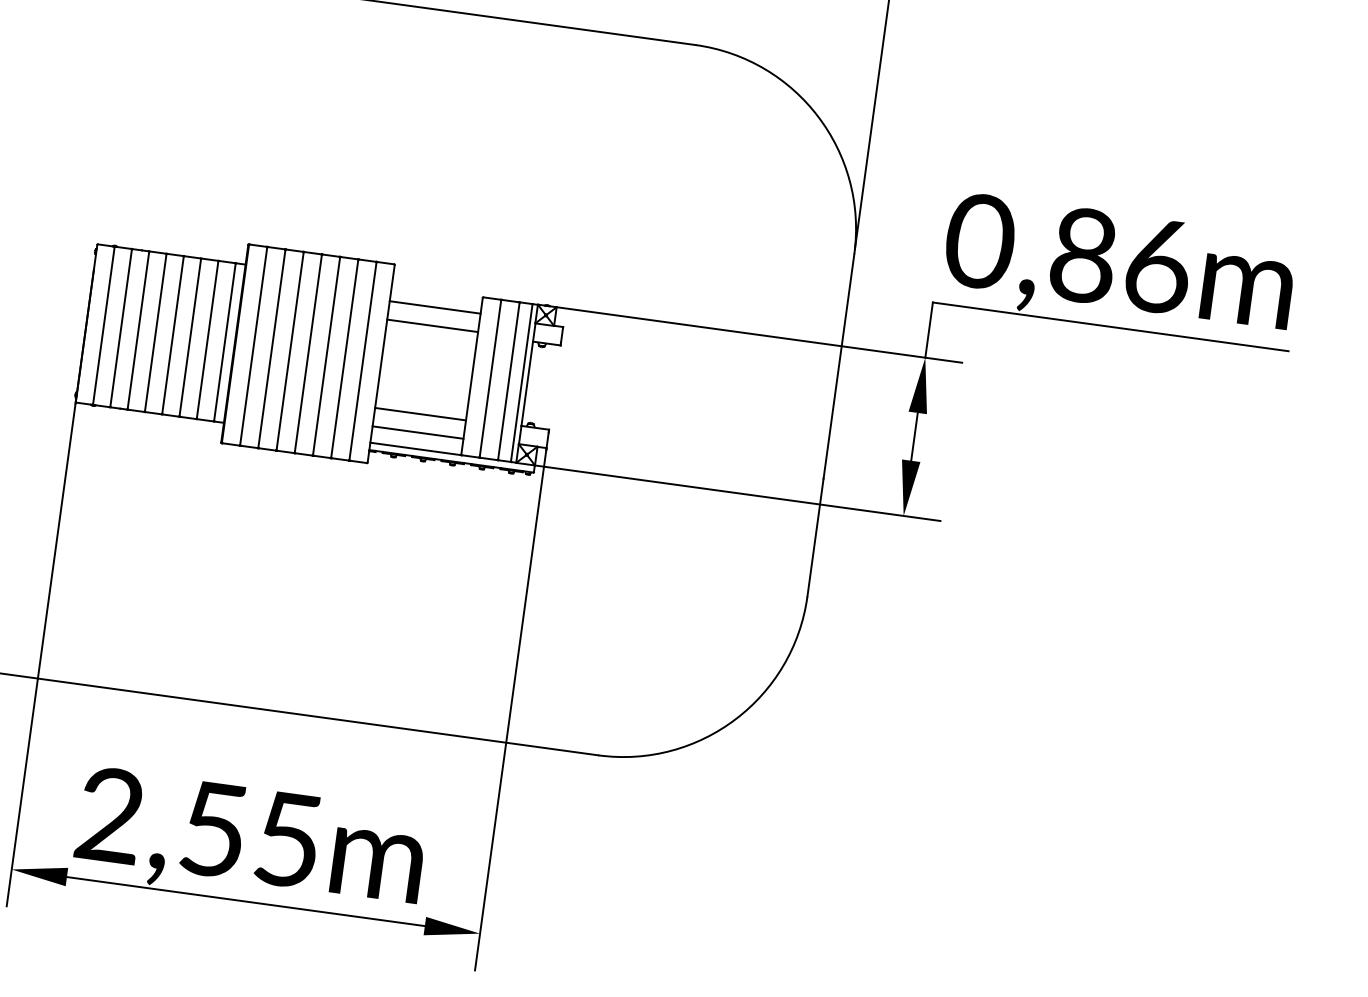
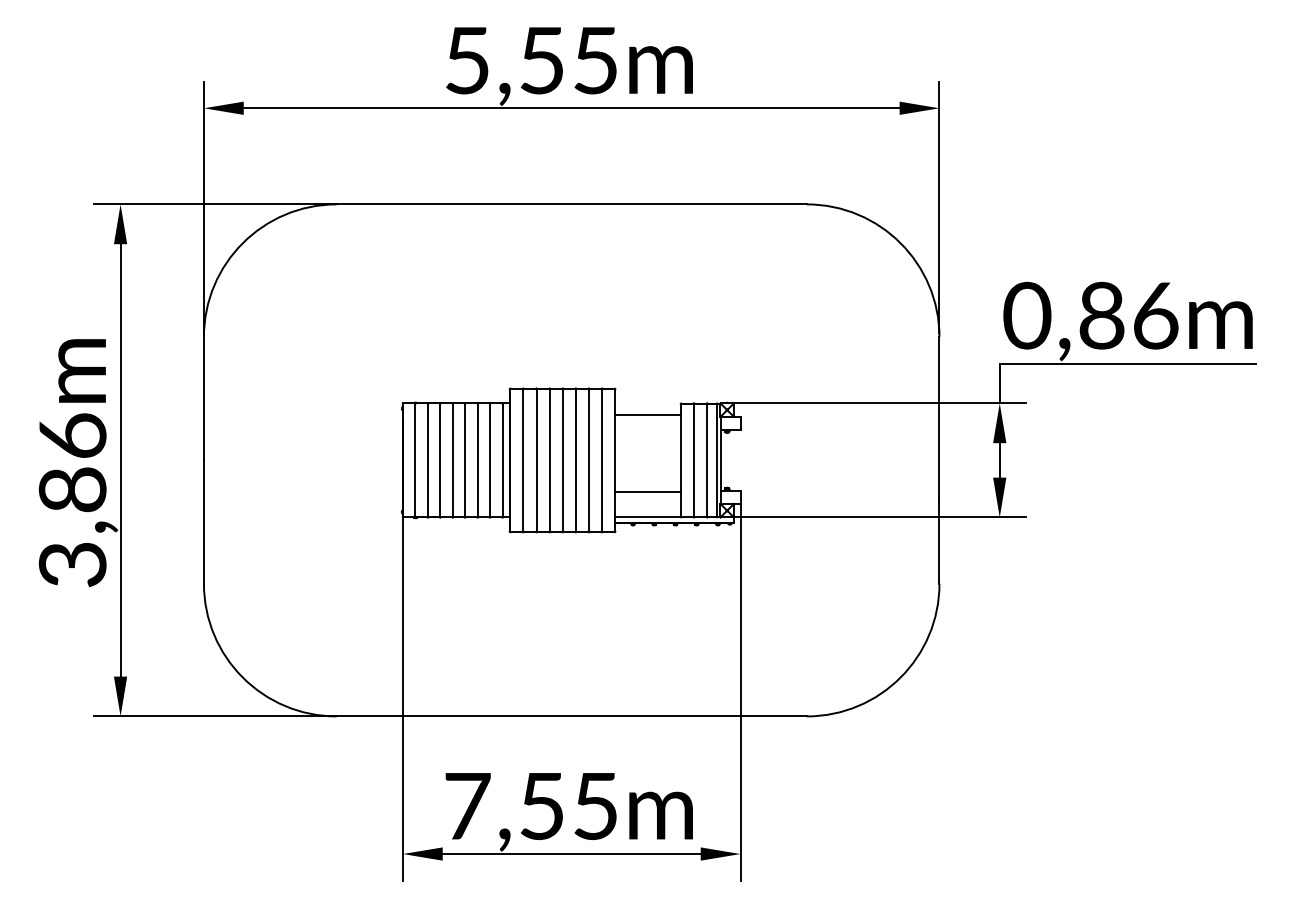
line: (431, 325) -> (647, 428), removed
line: (417, 432) -> (647, 505), removed
text: (110, 814) -> (467, 805), 2,55m -> 7,55m

